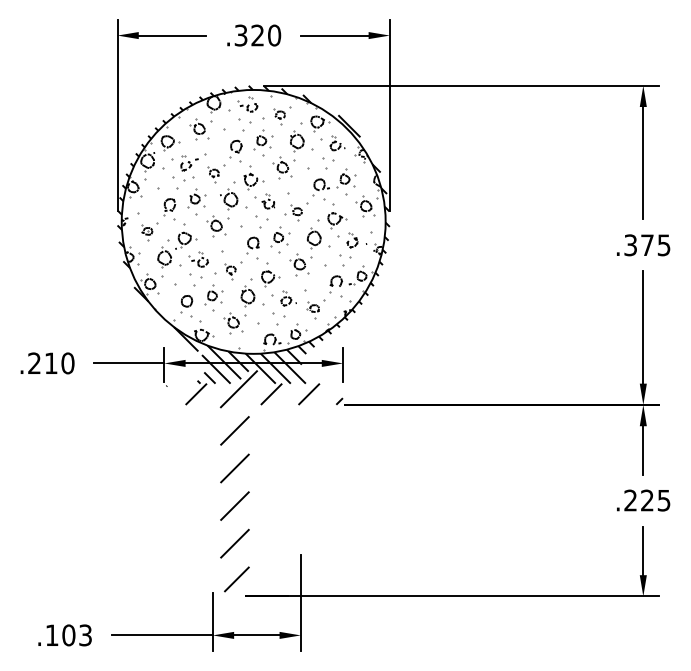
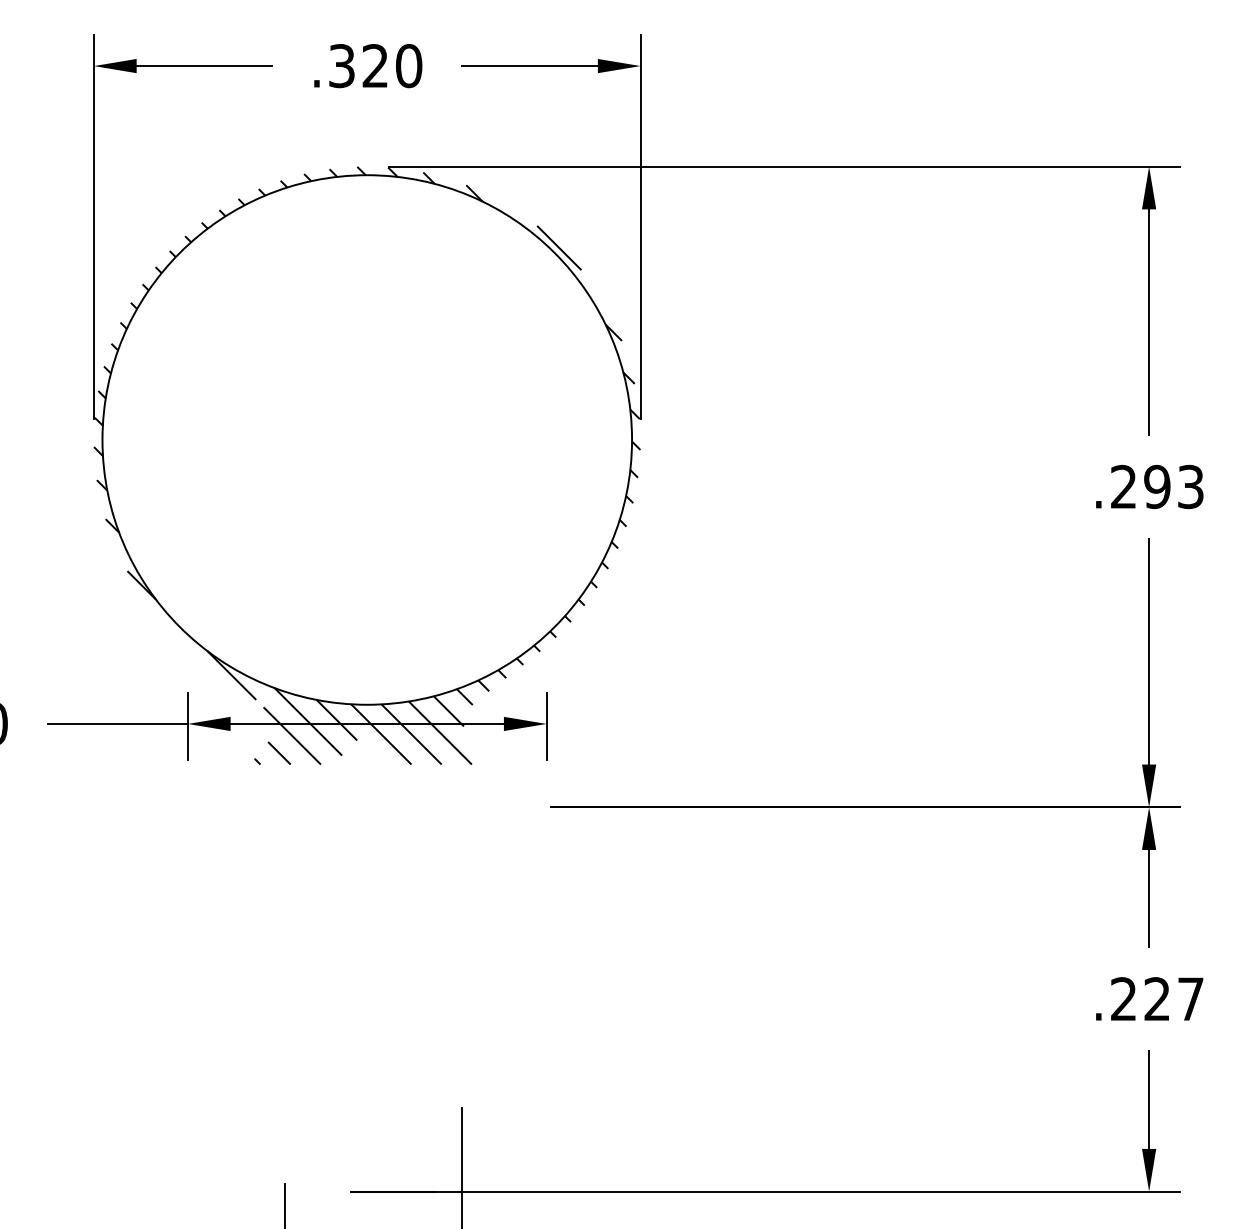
hatch: (252, 221) -> (364, 439), removed
text: (647, 245) -> (1157, 487), .375 -> .293
hatch: (254, 480) -> (368, 958), removed
text: (663, 500) -> (1189, 999), .225 -> .227

